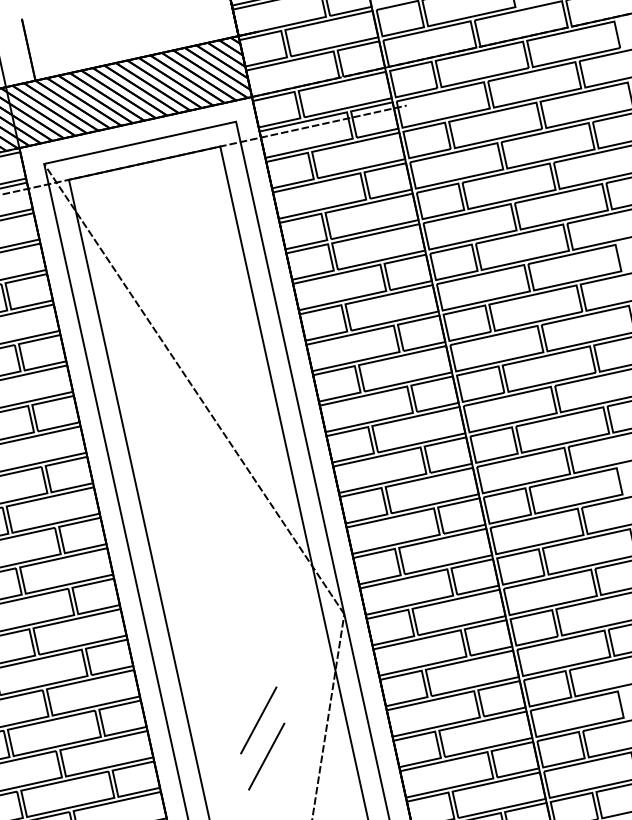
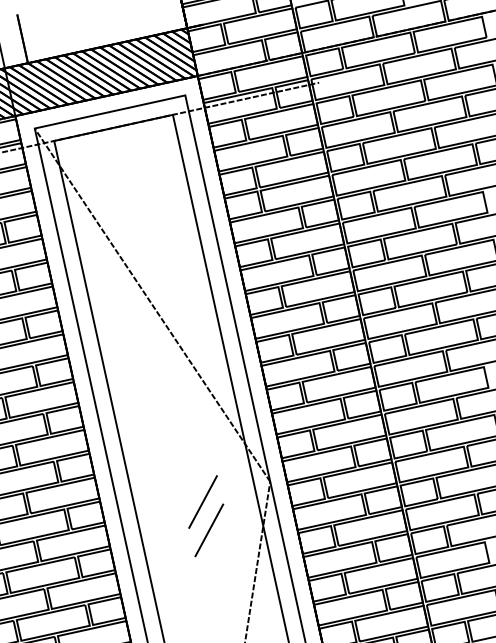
part: (272, 744) -> (213, 520), moved

